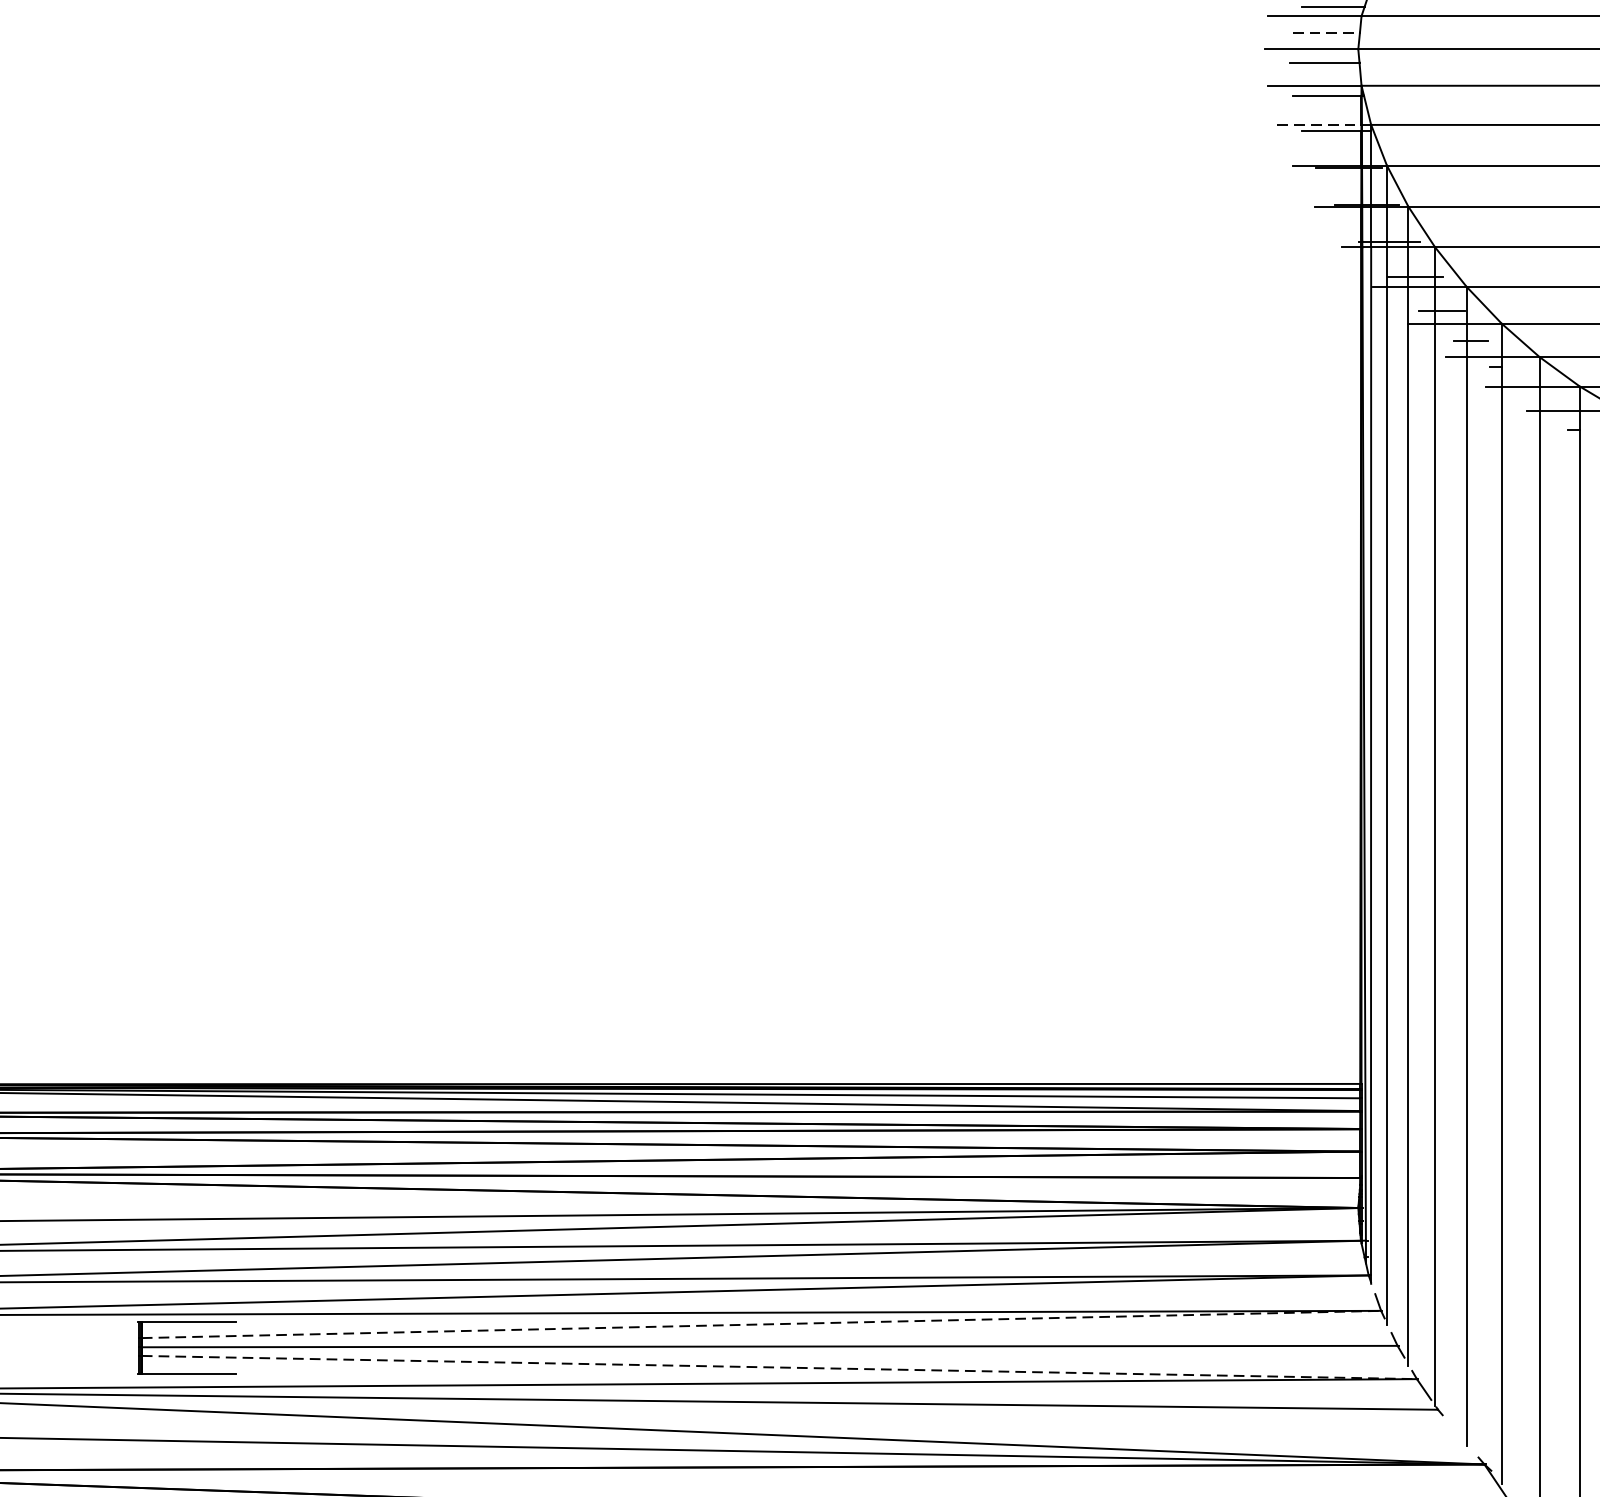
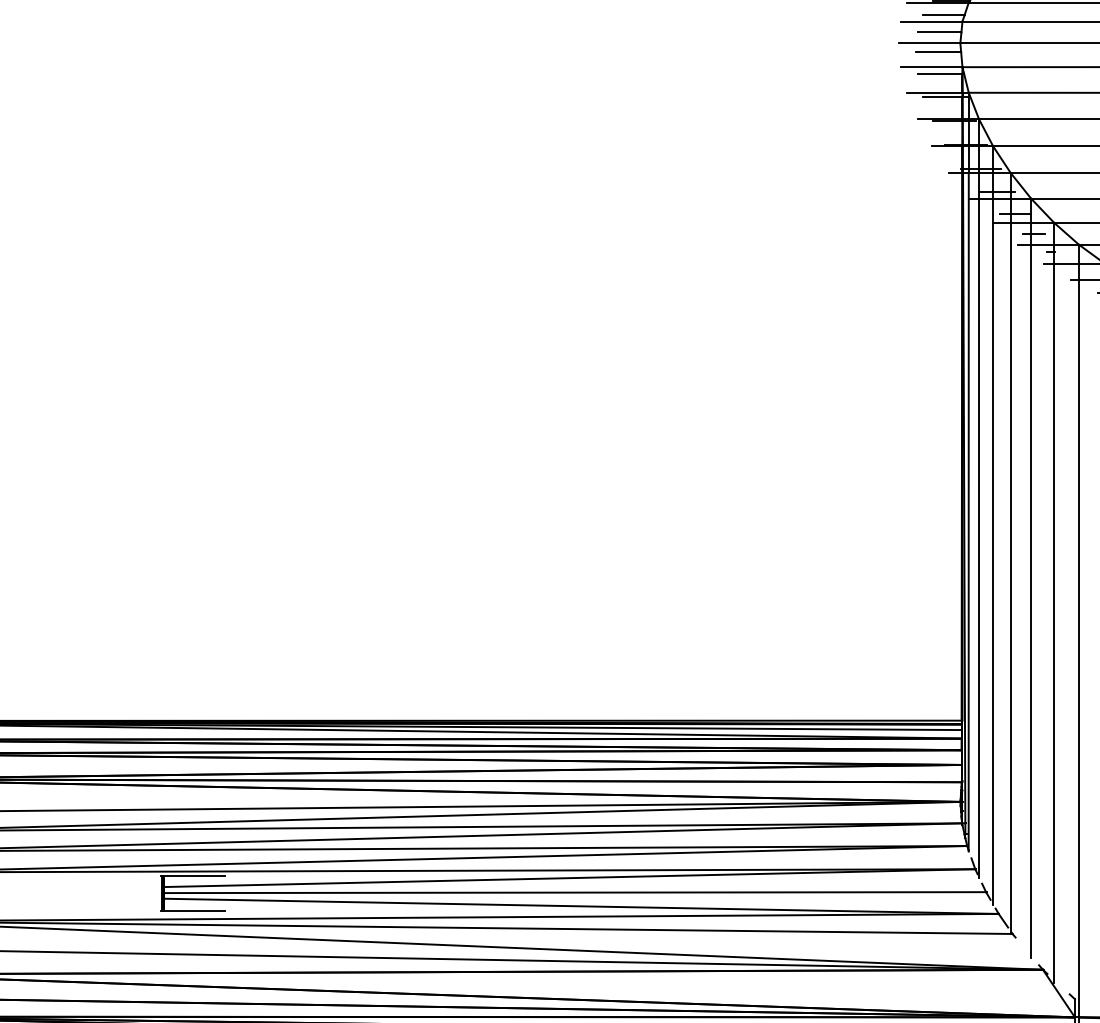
line: (1326, 32) -> (939, 32), dashed -> solid
line: (1318, 124) -> (934, 92), dashed -> solid
line: (761, 1325) -> (569, 878), dashed -> solid
line: (779, 1367) -> (581, 906), dashed -> solid

